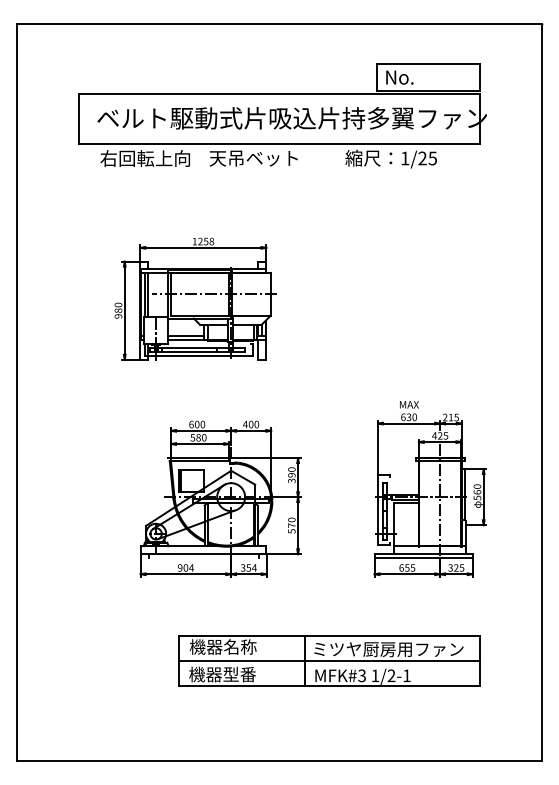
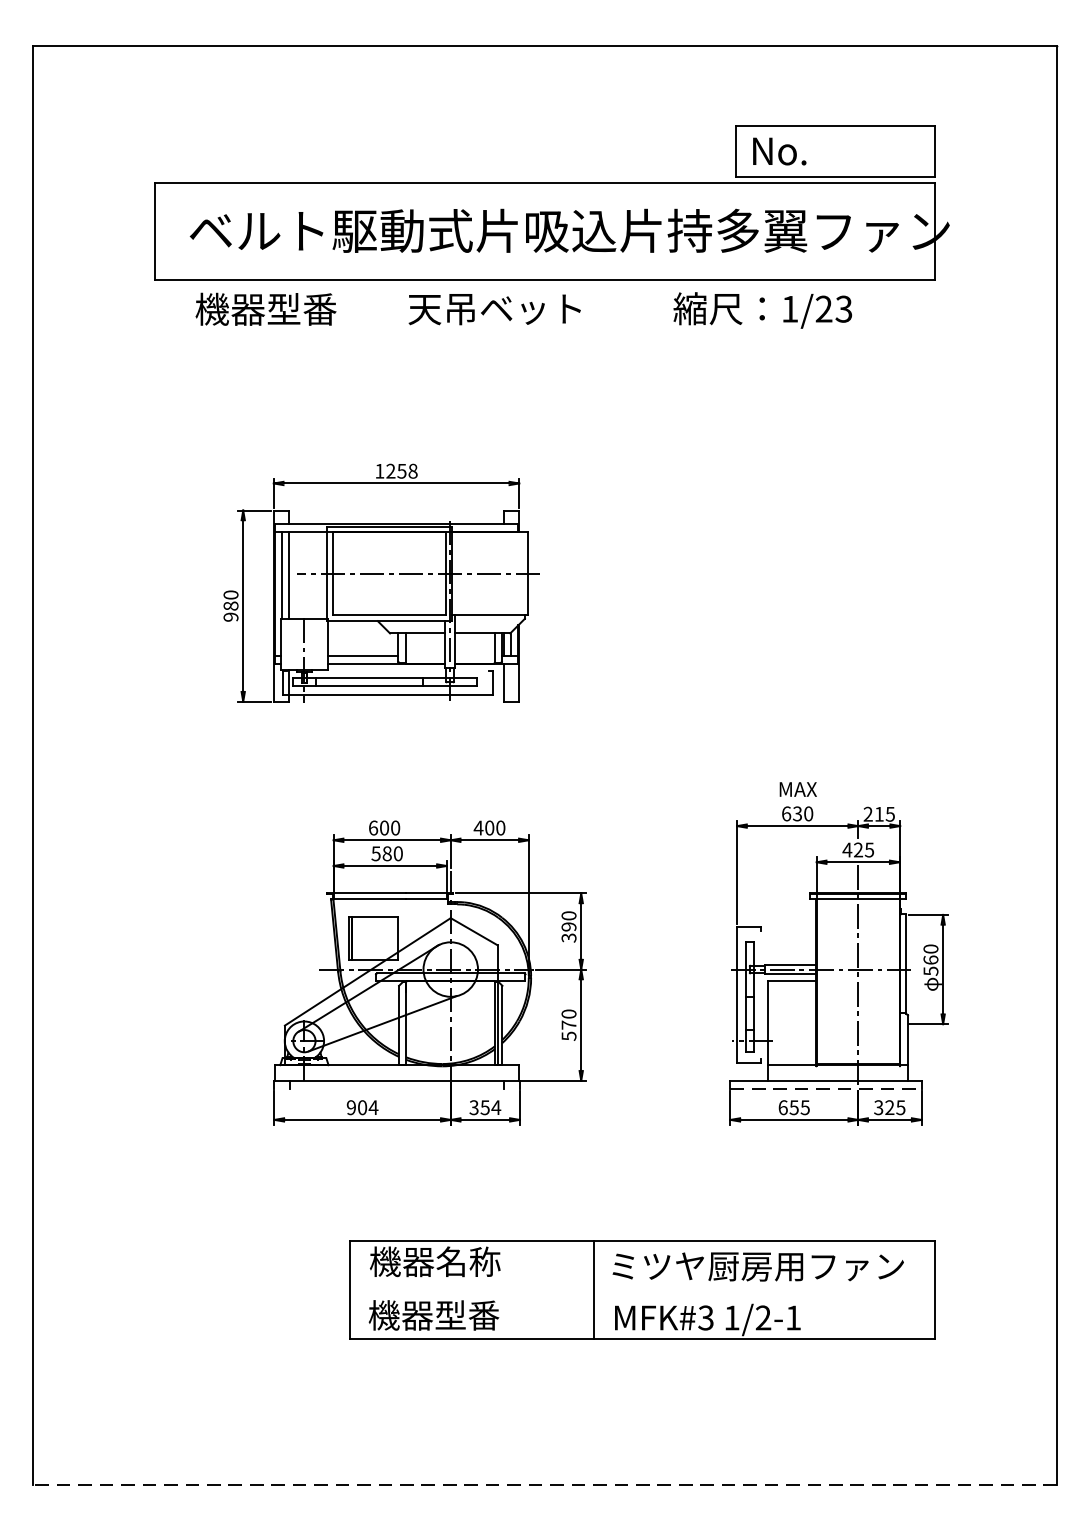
text: (432, 157) -> (843, 307), 1/25 -> 1/23
text: (144, 158) -> (281, 309), 右回転上向 -> 機器型番
line: (424, 558) -> (827, 1089), solid -> dashed
line: (329, 661) -> (642, 1290), removed
line: (279, 761) -> (545, 1485), solid -> dashed

